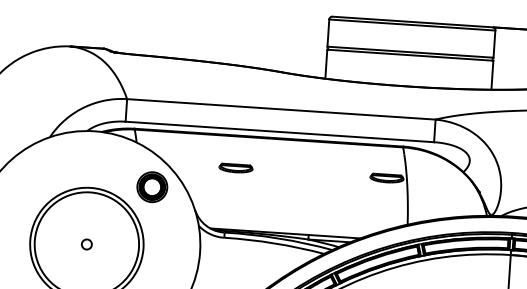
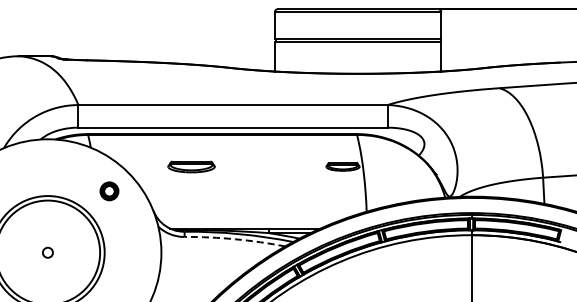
part: (235, 167) -> (191, 166), size x1.4
part: (152, 187) -> (109, 191), size x0.6
arc: (274, 243) -> (235, 239), solid -> dashed

